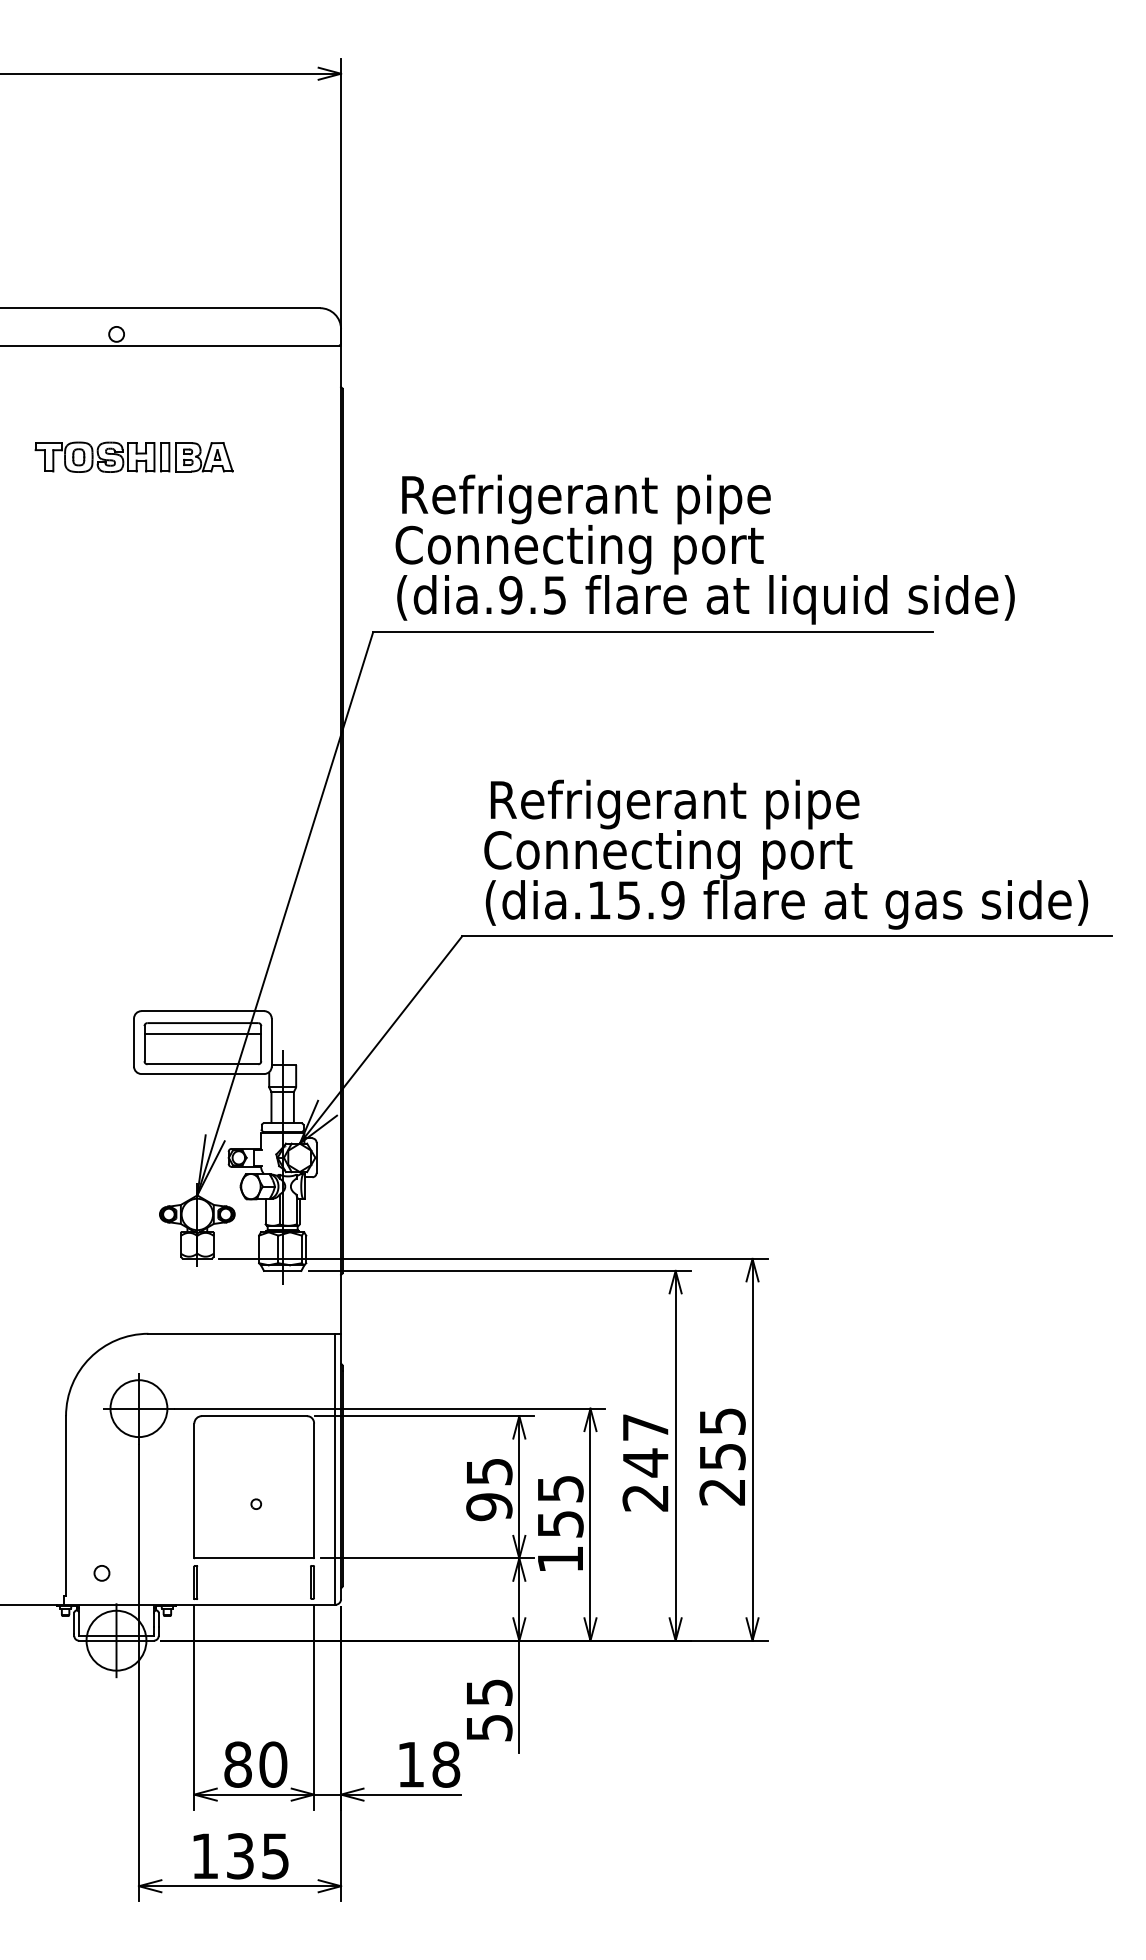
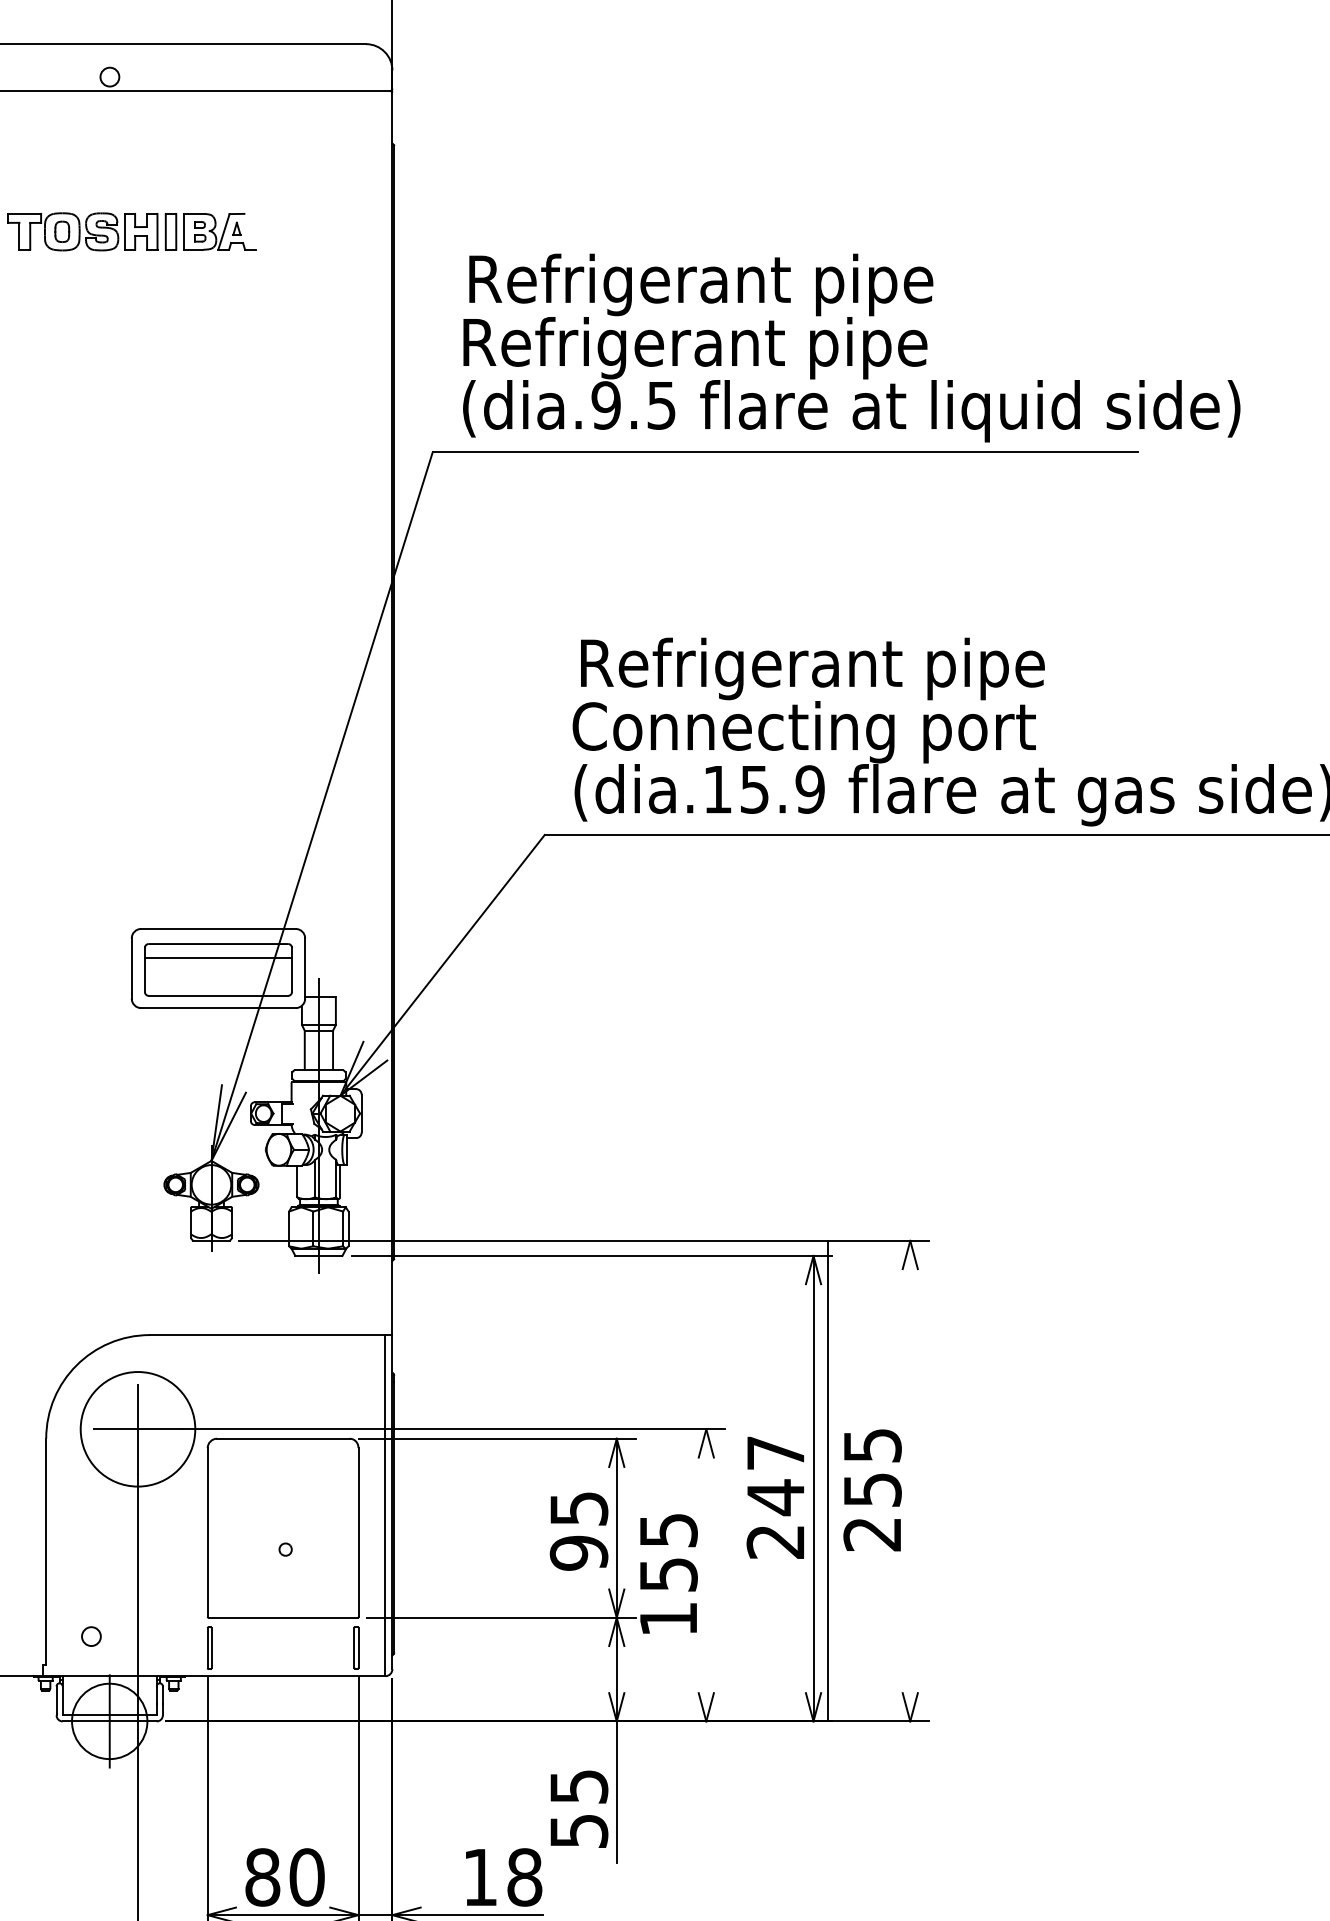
line: (227, 457) -> (249, 232), removed
text: (580, 549) -> (693, 347), Connecting port -> Refrigerant pipe
circle: (138, 1408) -> (137, 1429), size x1.6
line: (752, 1449) -> (828, 1480), moved
line: (590, 1524) -> (706, 1575), removed

